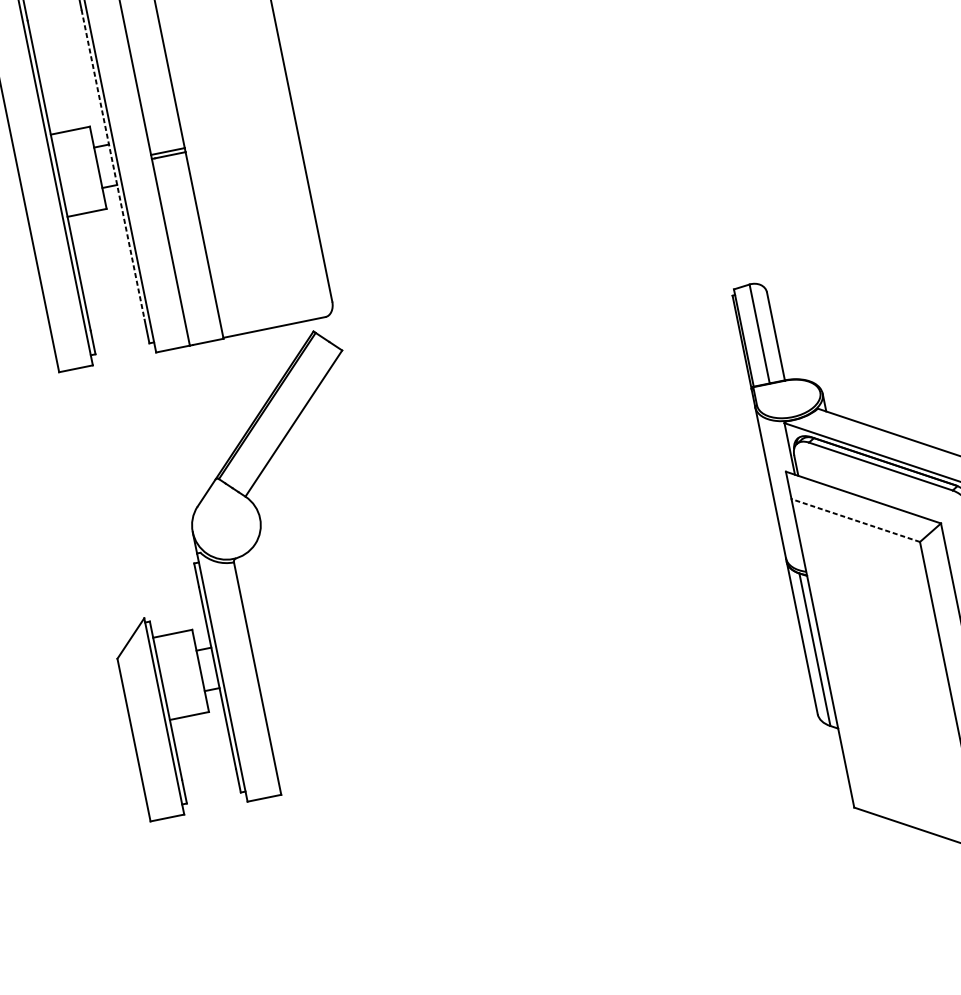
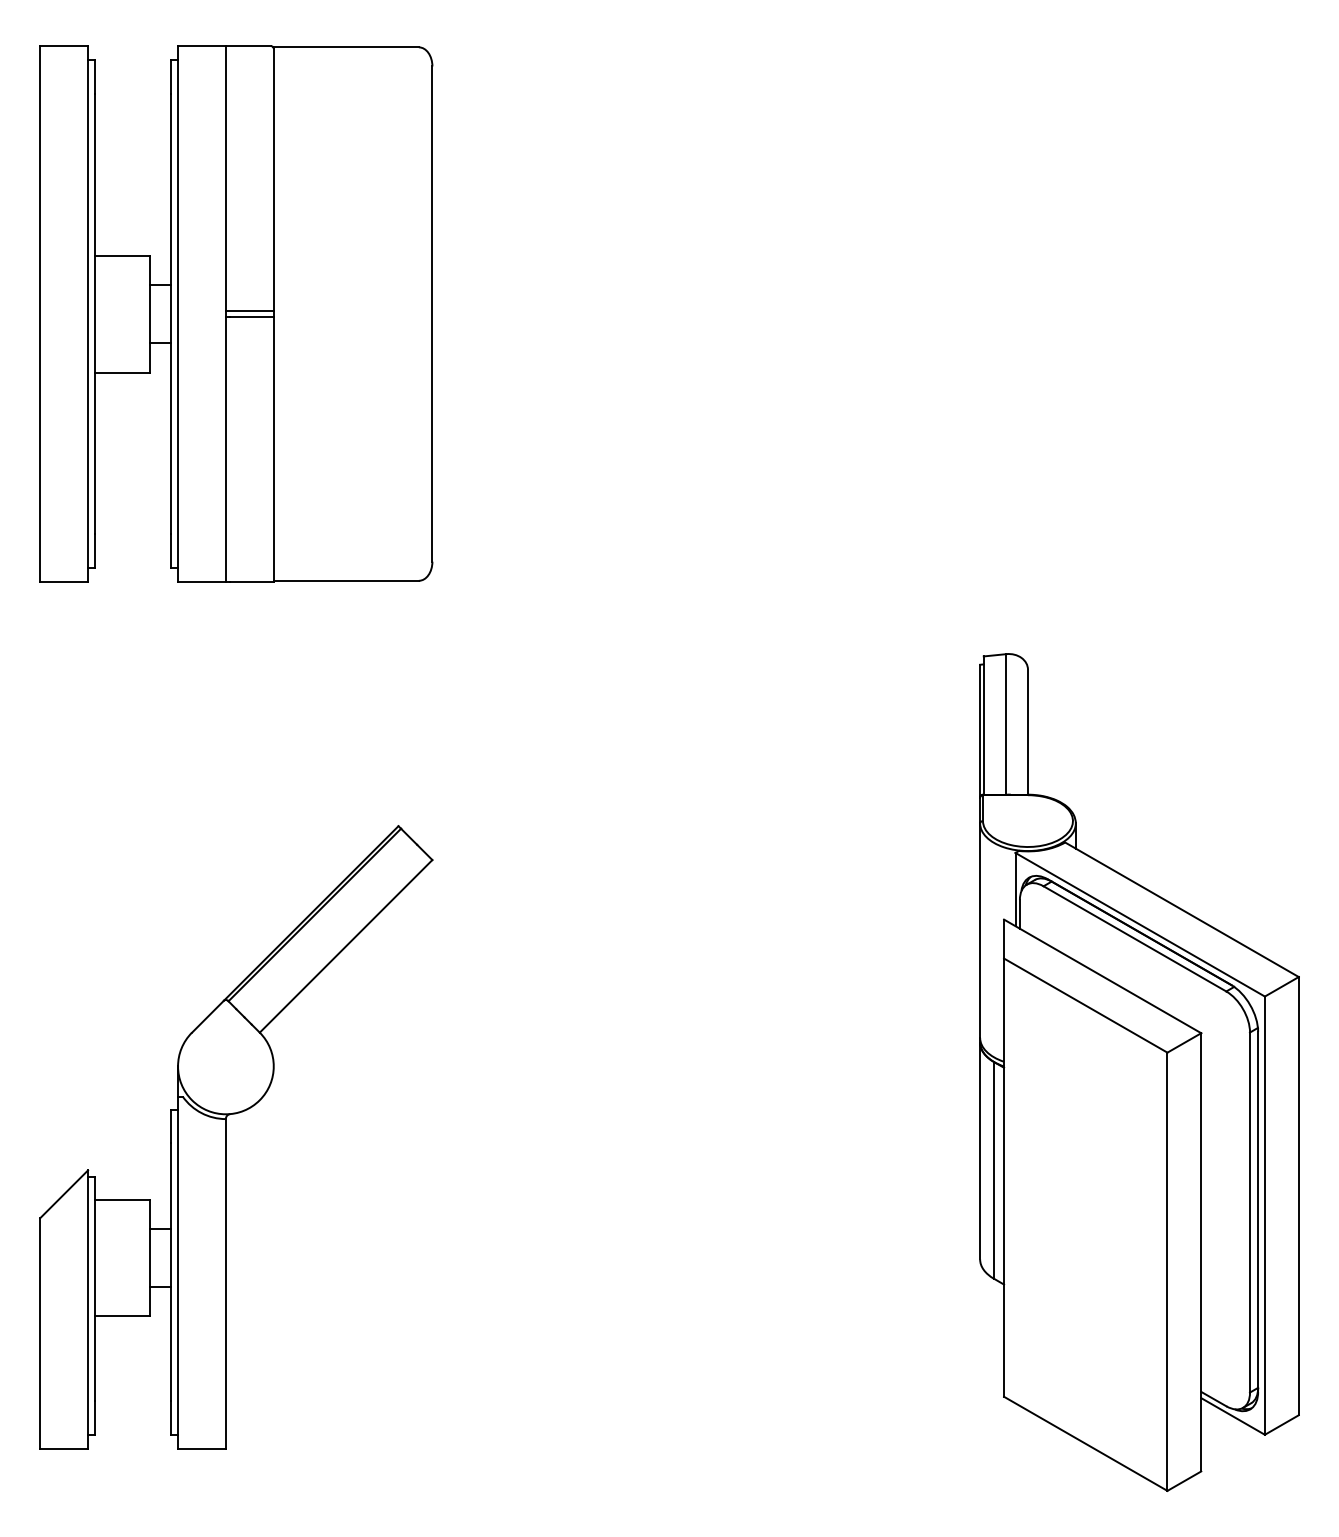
line: (113, 165) -> (171, 314), dashed -> solid
line: (855, 520) -> (1085, 1005), dashed -> solid
part: (237, 575) -> (226, 1137), moved

